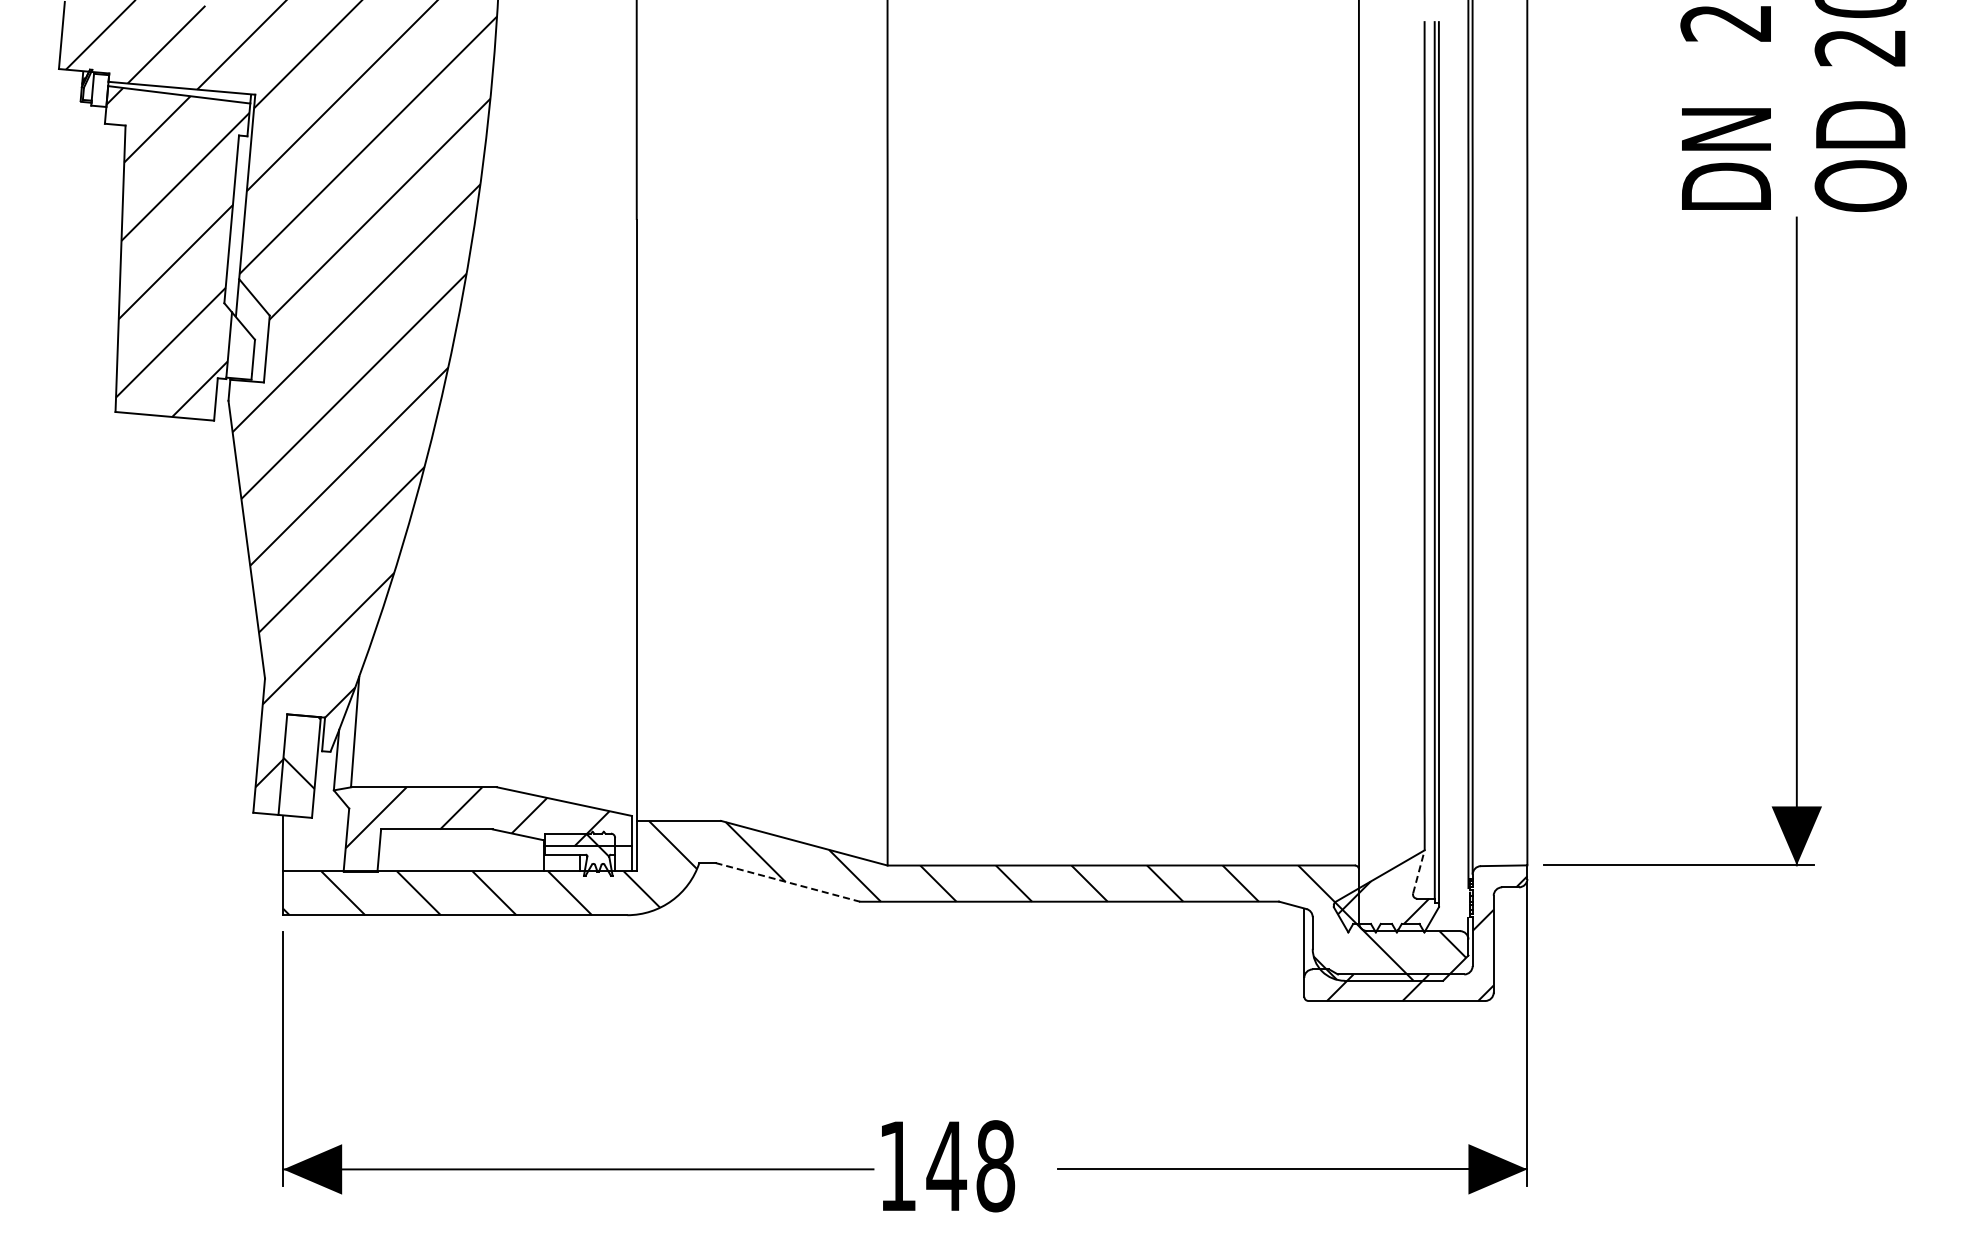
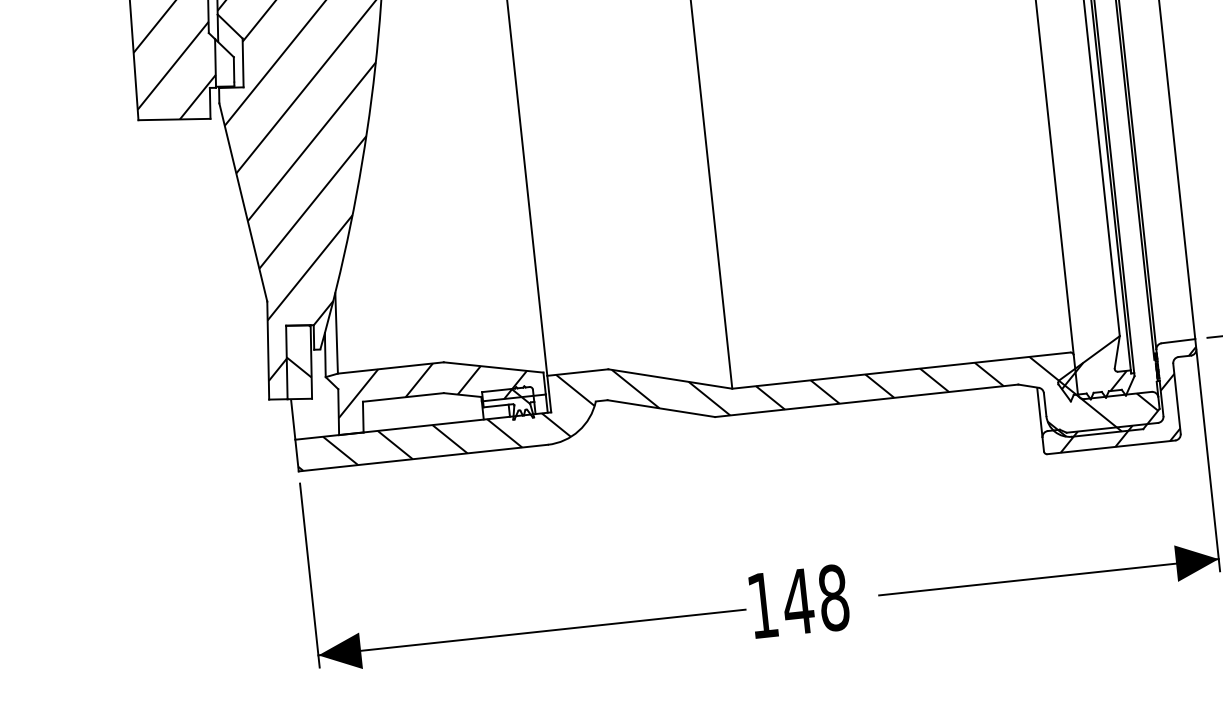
line: (1419, 871) -> (1117, 351), dashed -> solid
line: (787, 882) -> (661, 408), dashed -> solid

